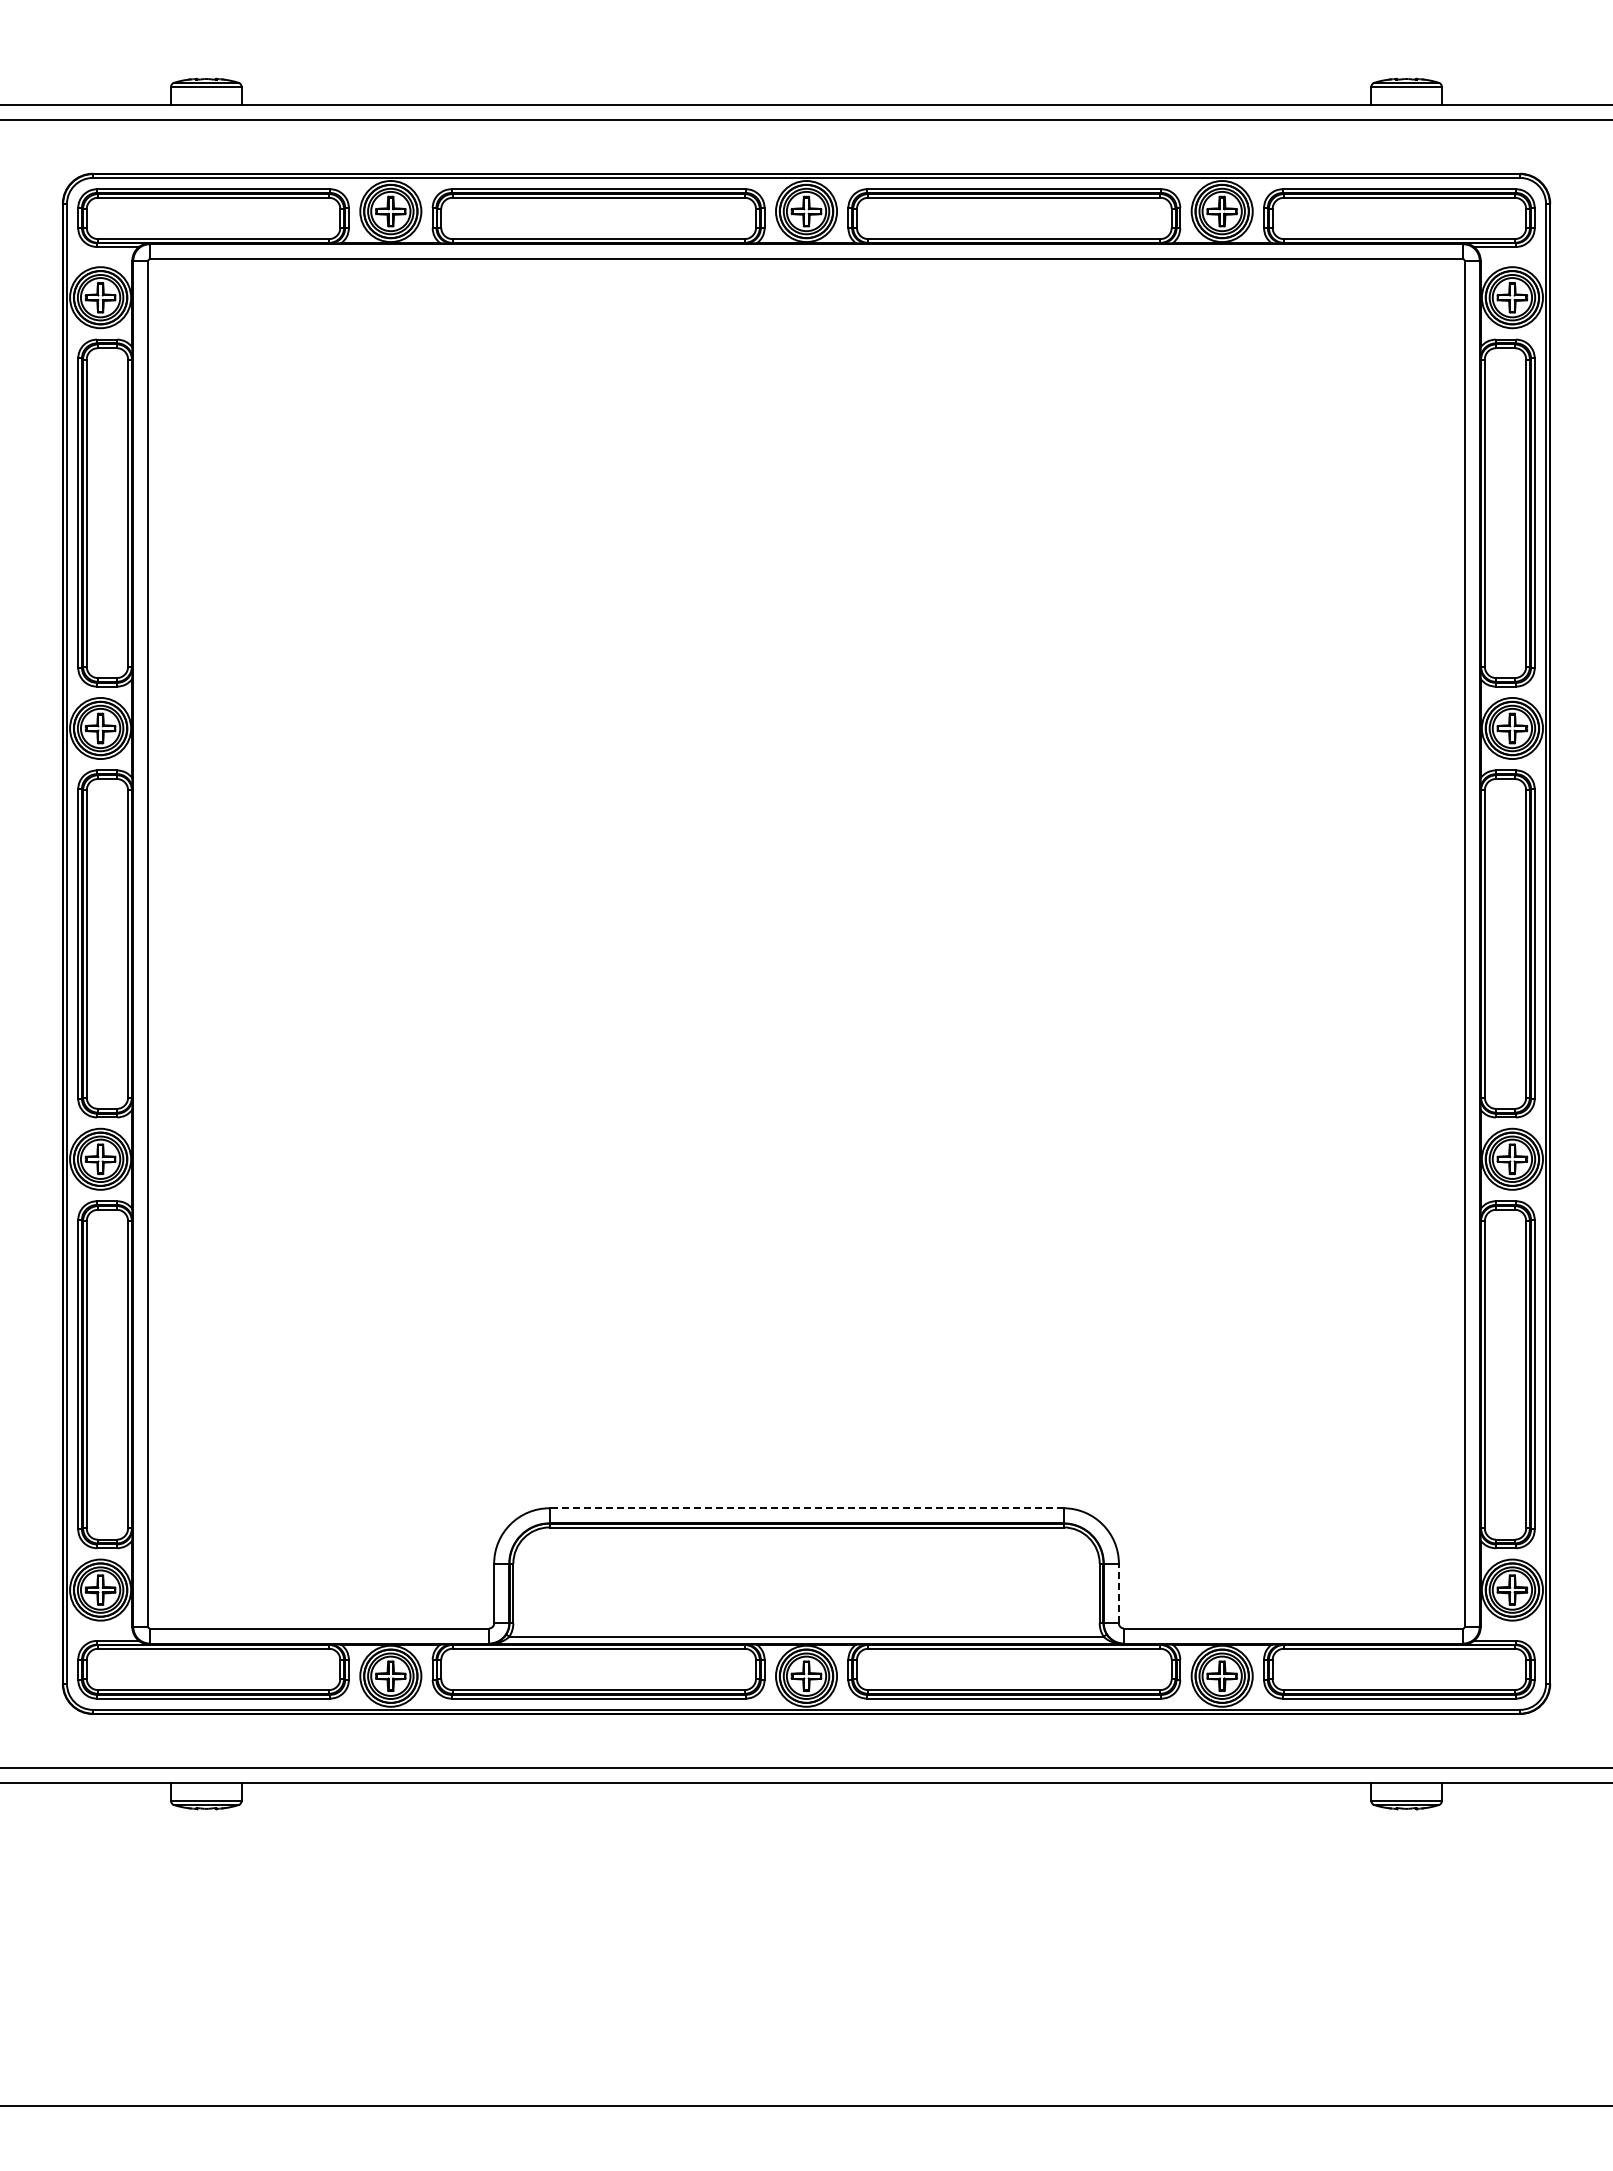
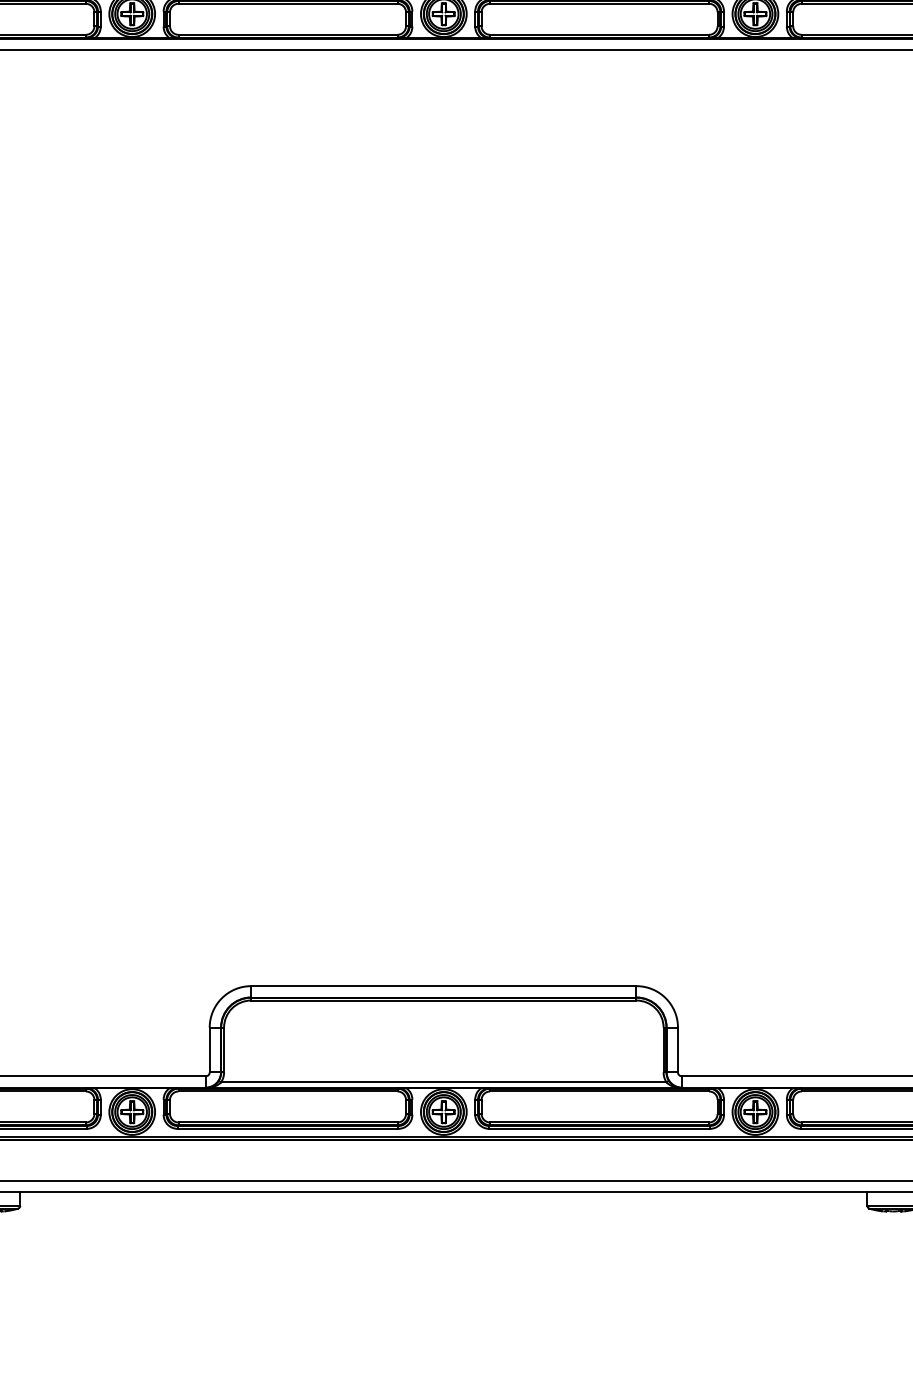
line: (806, 1508) -> (443, 986), dashed -> solid
line: (1118, 1593) -> (677, 1050), dashed -> solid

